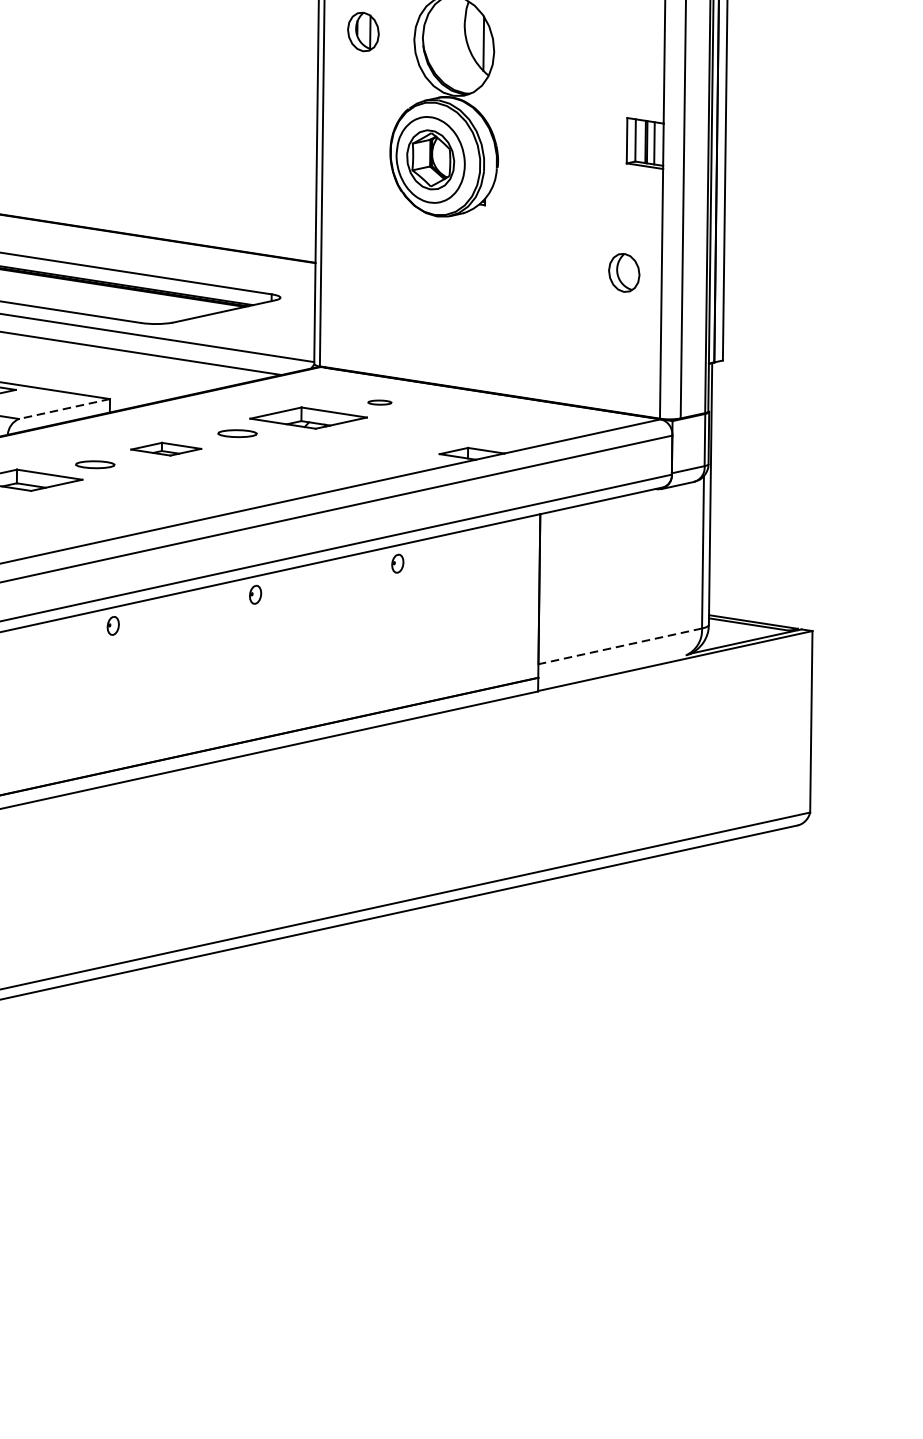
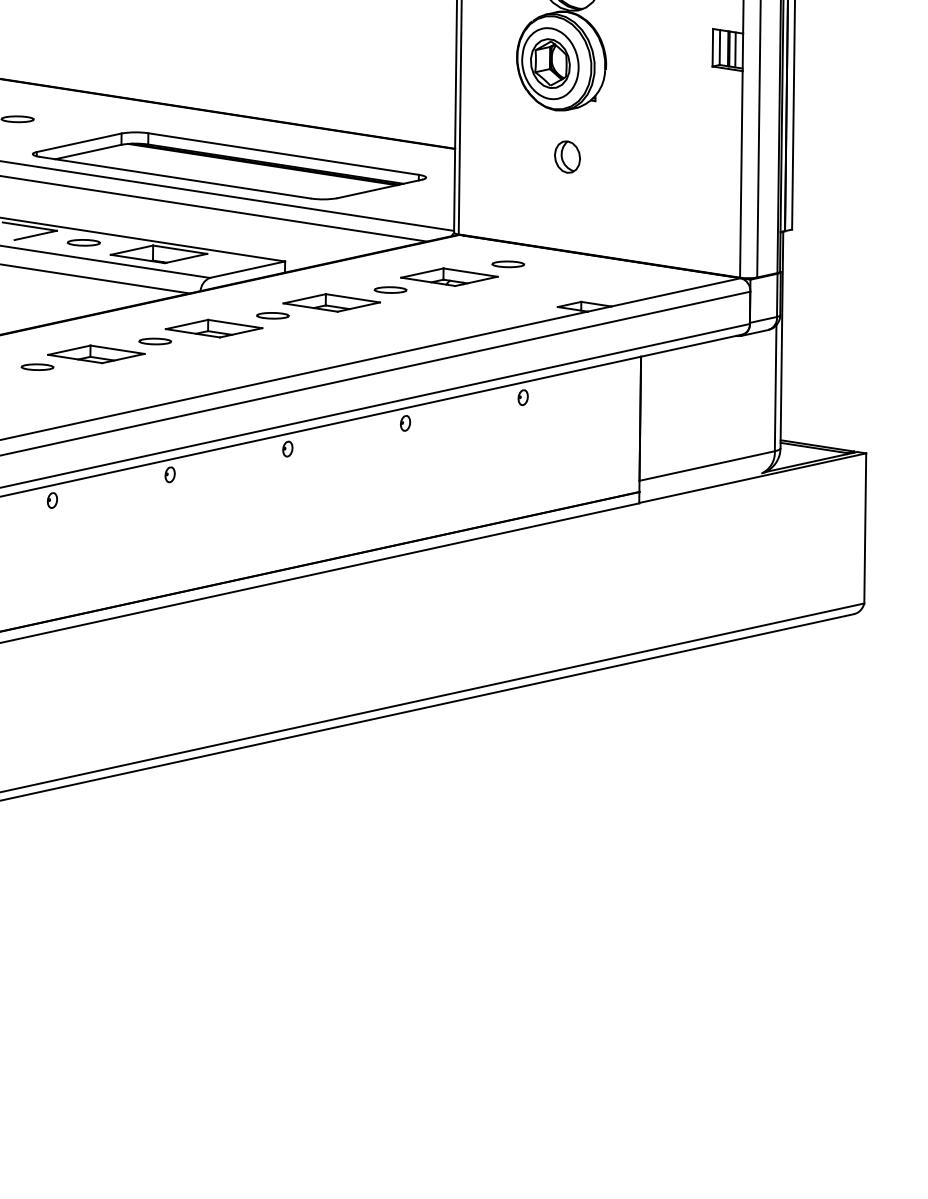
part: (624, 272) -> (567, 156), moved
part: (380, 402) -> (508, 264), size x1.67
line: (64, 408) -> (247, 269), dashed -> solid
part: (166, 448) -> (331, 302), size x1.67
line: (619, 646) -> (706, 466), dashed -> solid

